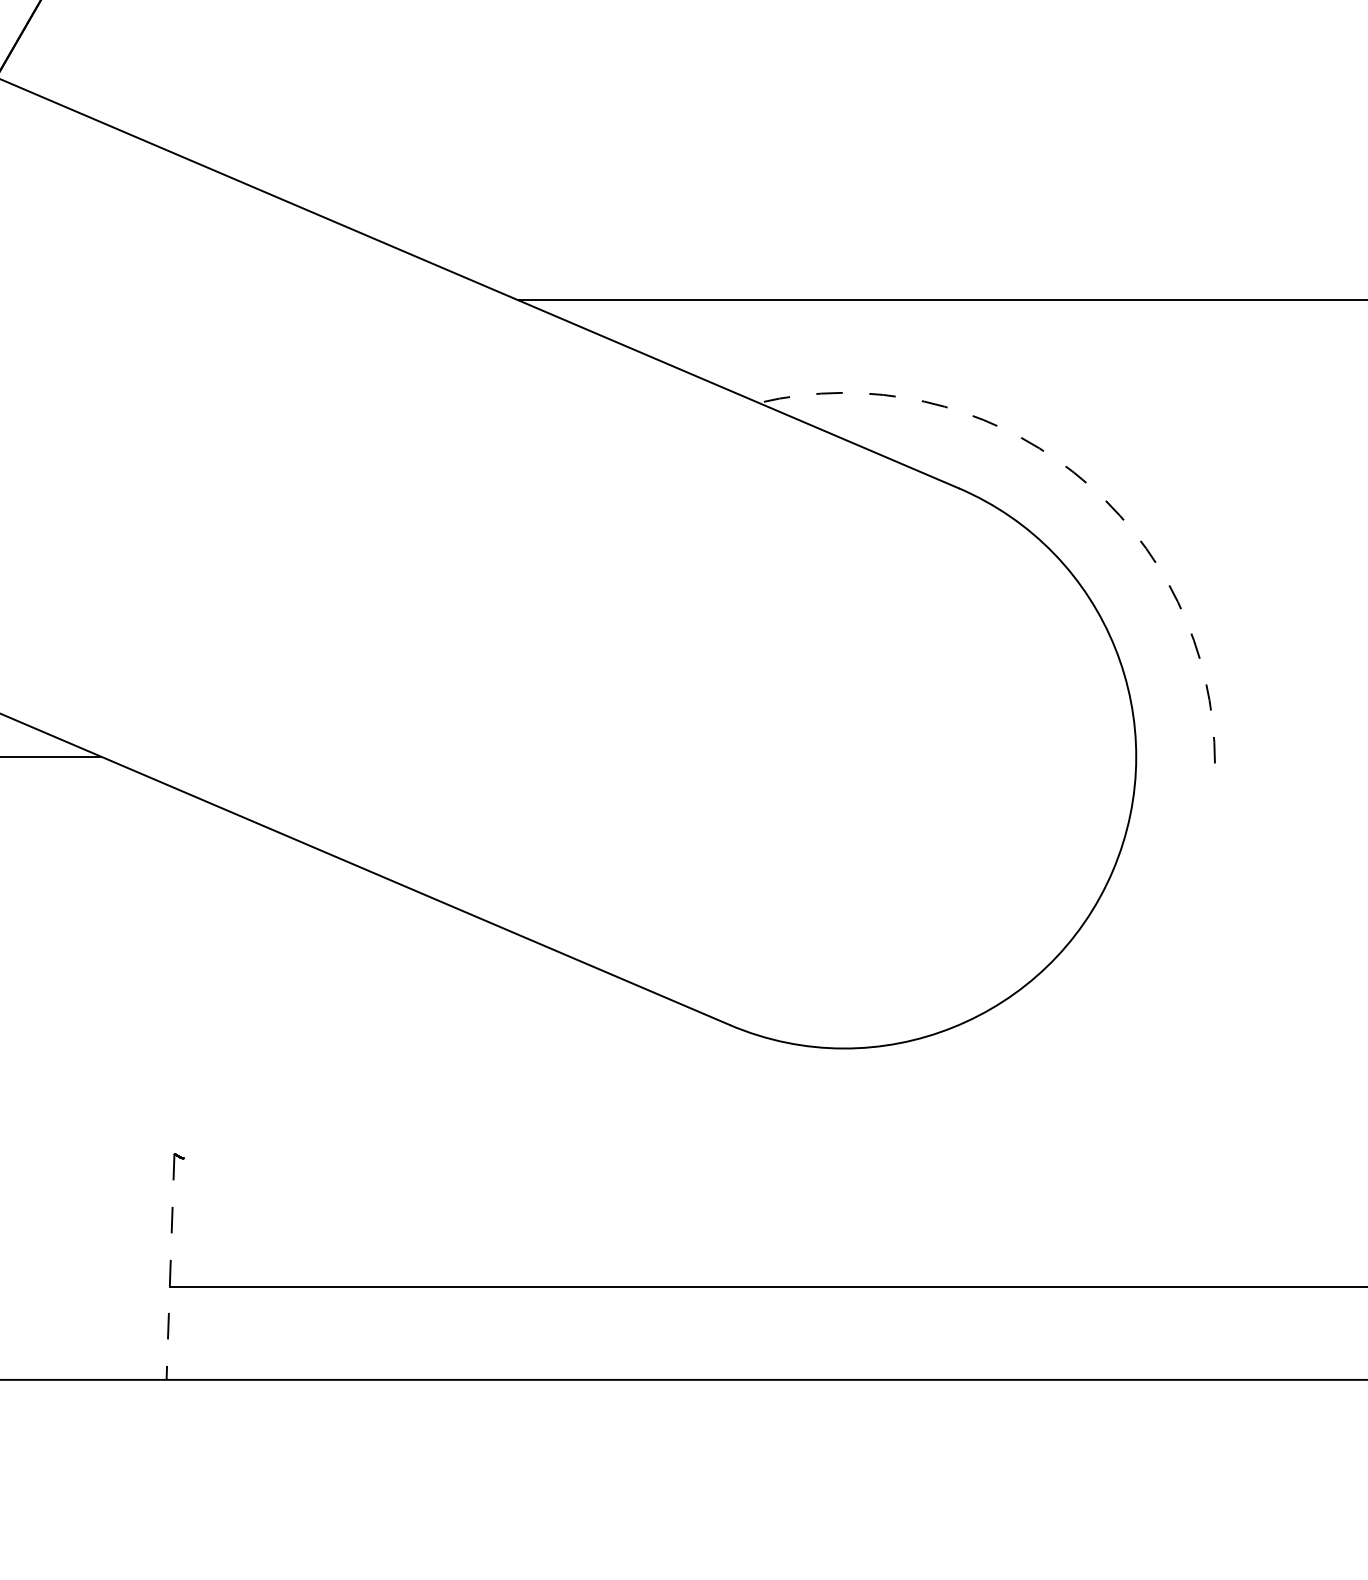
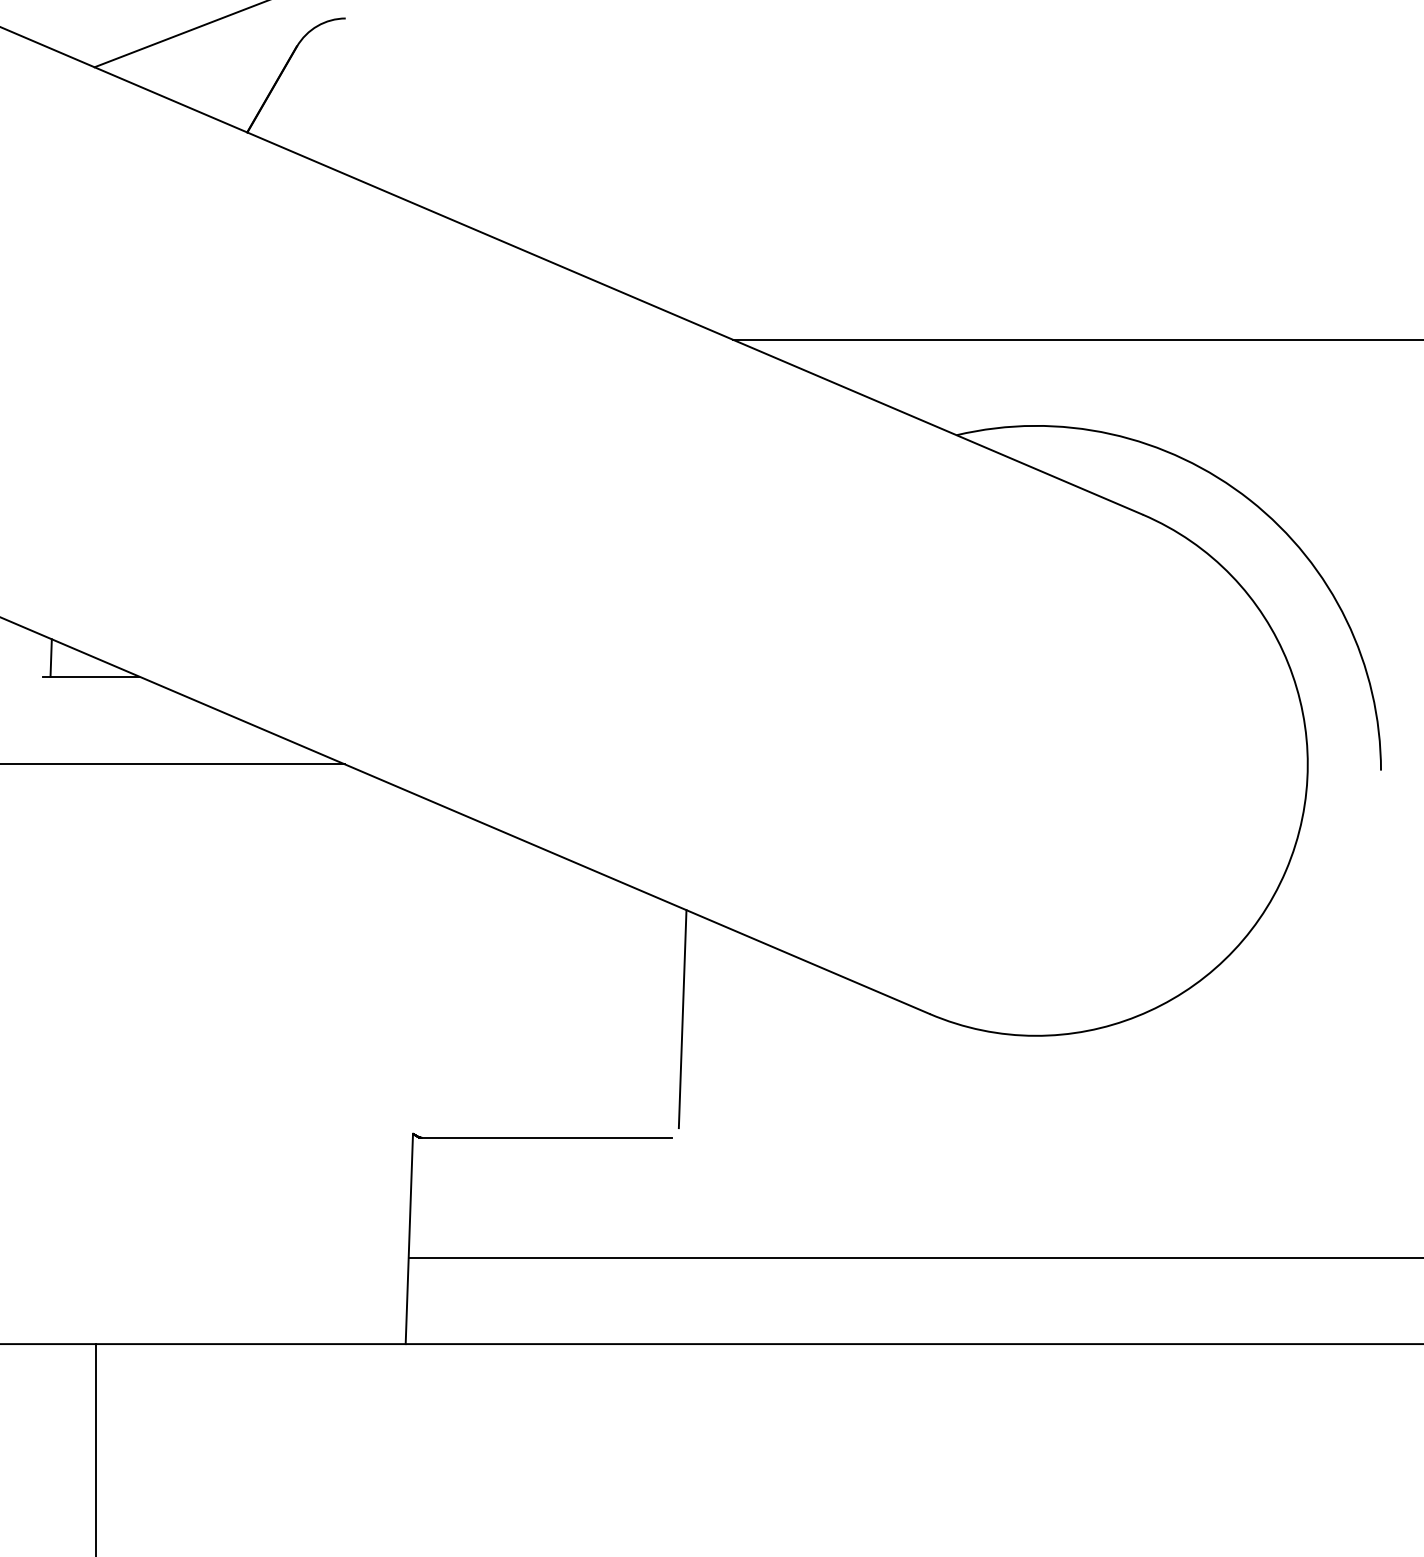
arc: (1074, 473) -> (1250, 500), dashed -> solid
line: (464, 1030) -> (682, 1019), added
line: (317, 1157) -> (546, 1137), added
line: (170, 1267) -> (409, 1239), dashed -> solid

